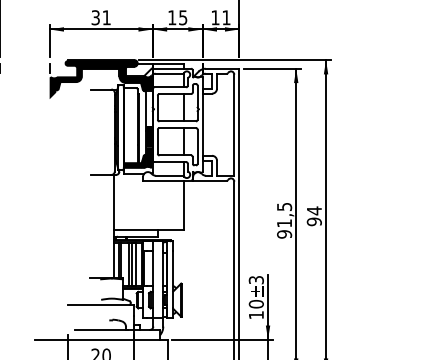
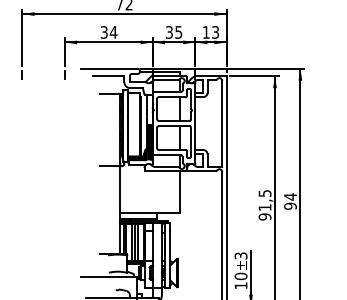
text: (106, 17) -> (113, 32), 31 -> 34
text: (172, 17) -> (169, 32), 15 -> 35
text: (226, 17) -> (215, 32), 11 -> 13
fill: (100, 79) -> (108, 85), removed

